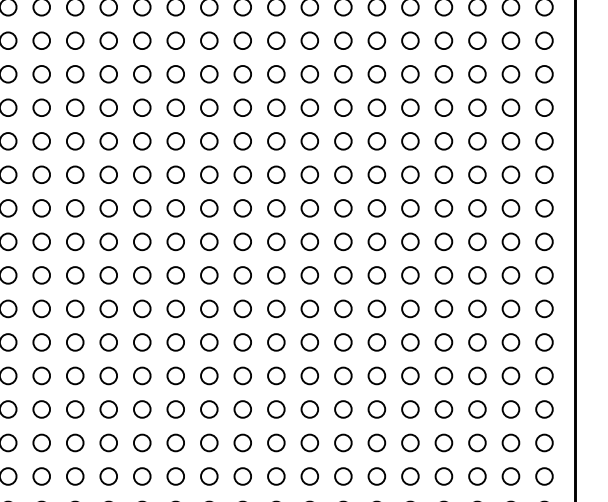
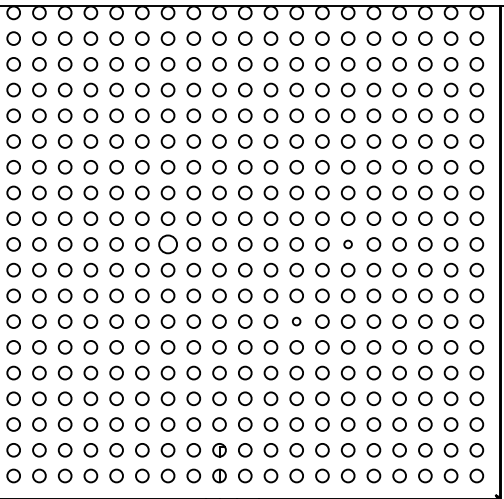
circle: (141, 241) -> (167, 244), size x1.4
circle: (376, 241) -> (347, 244), size x0.6
circle: (309, 342) -> (296, 321), size x0.6

